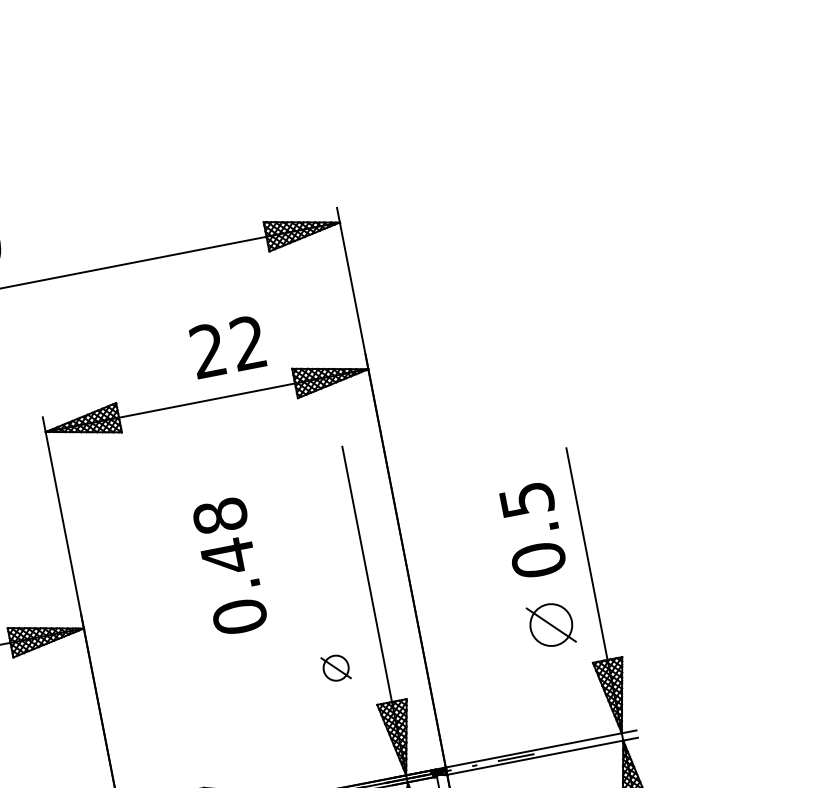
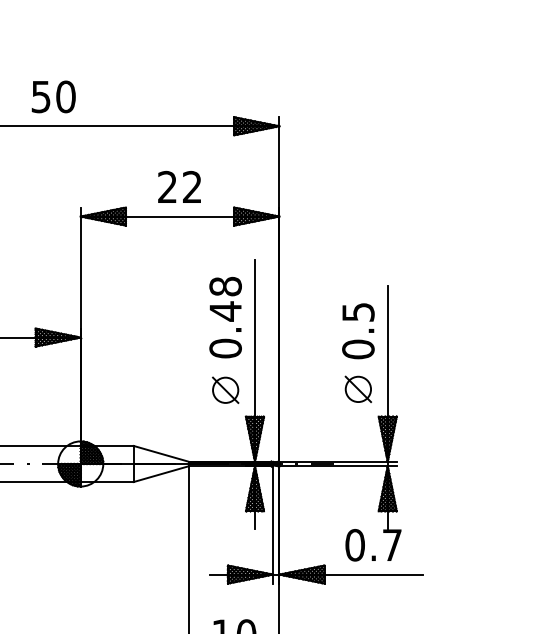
text: (227, 345) -> (179, 186), moved
text: (229, 566) -> (225, 317), moved
part: (335, 667) -> (225, 389), size x1.67

